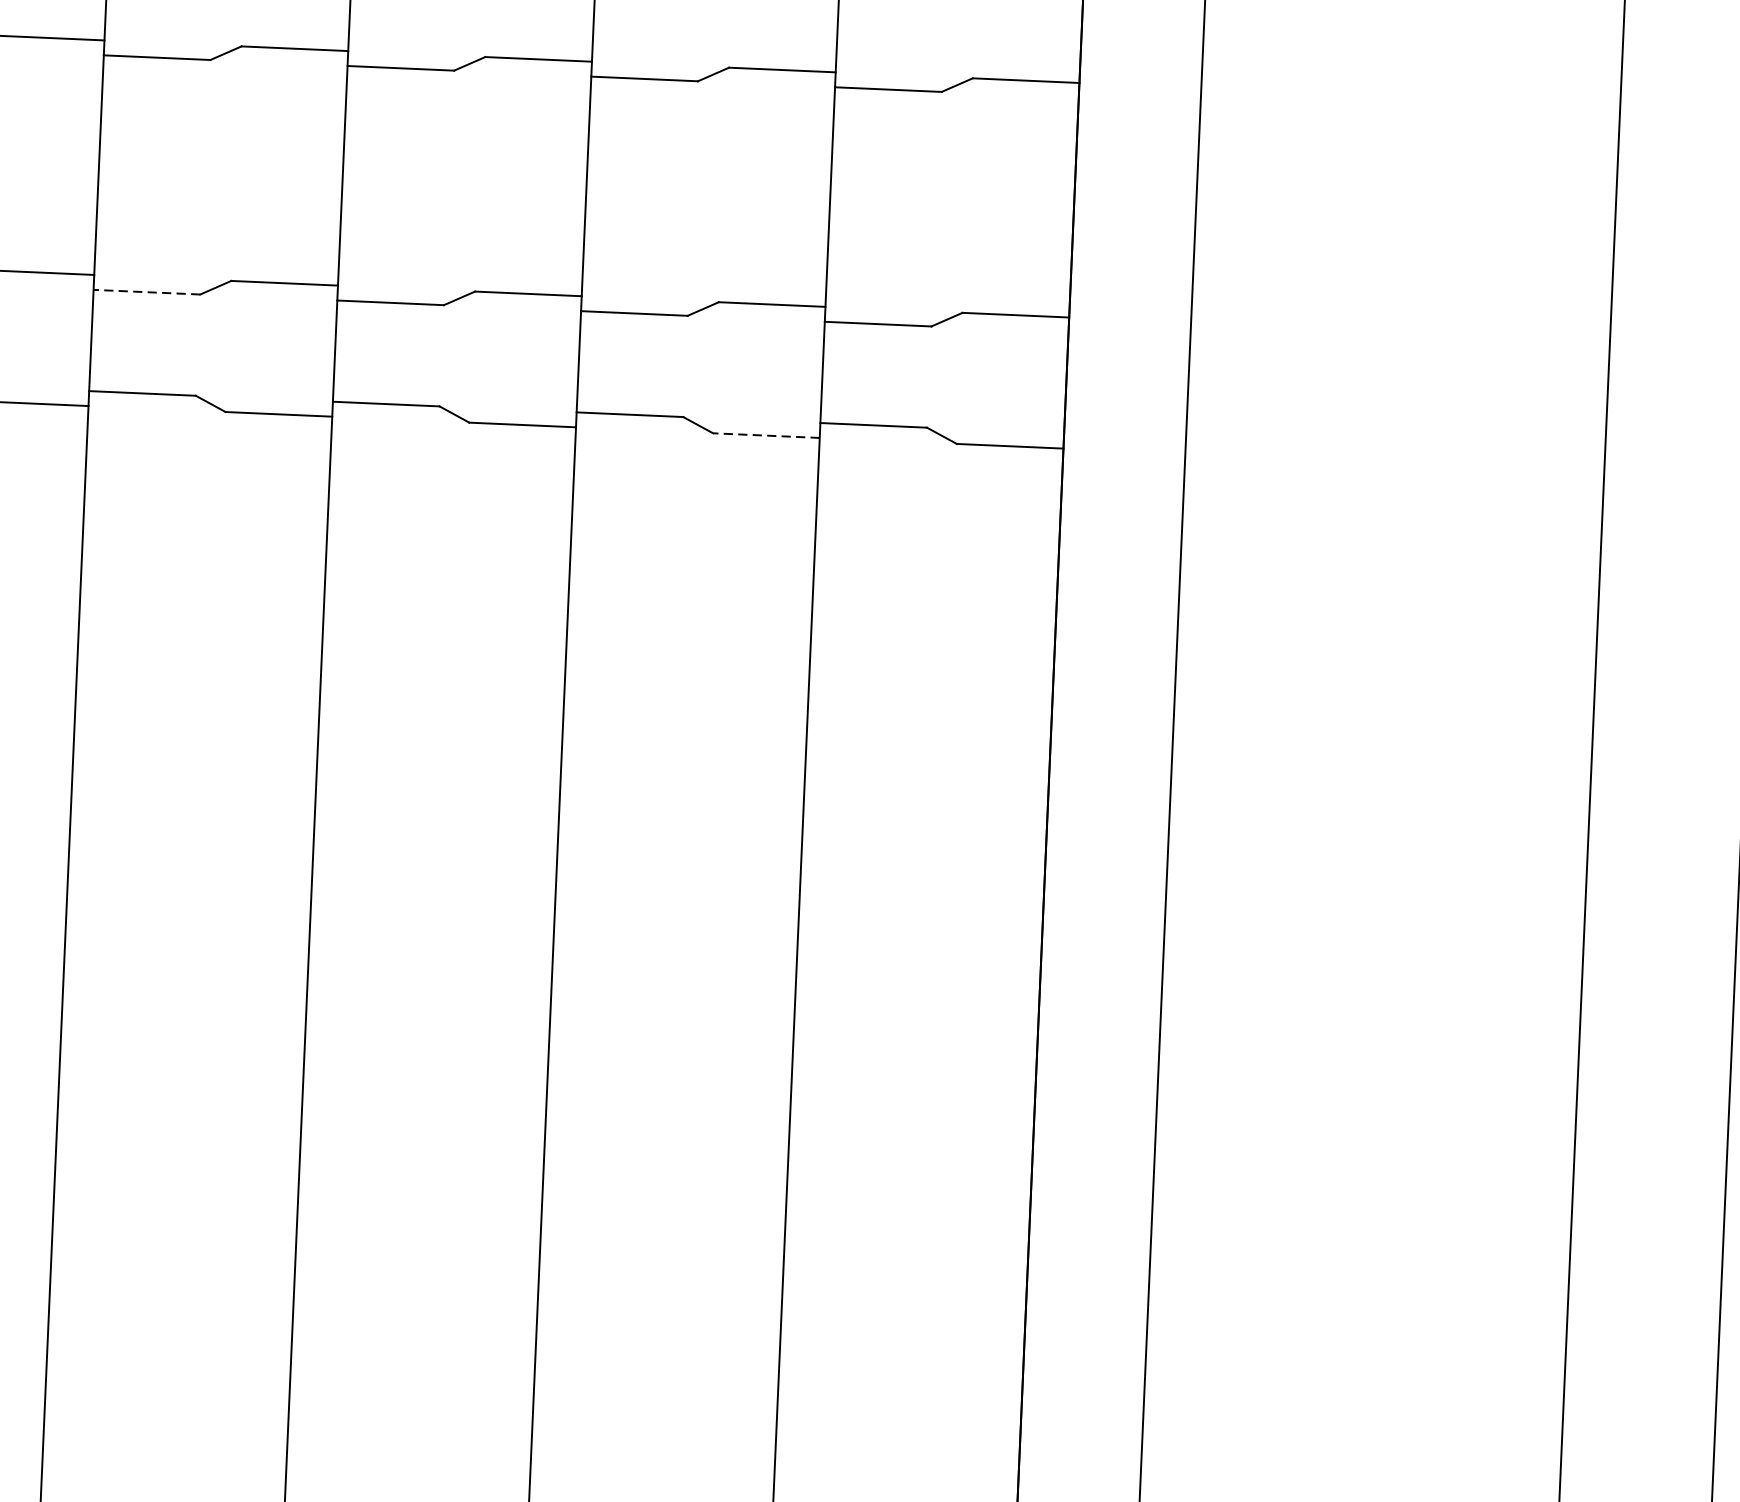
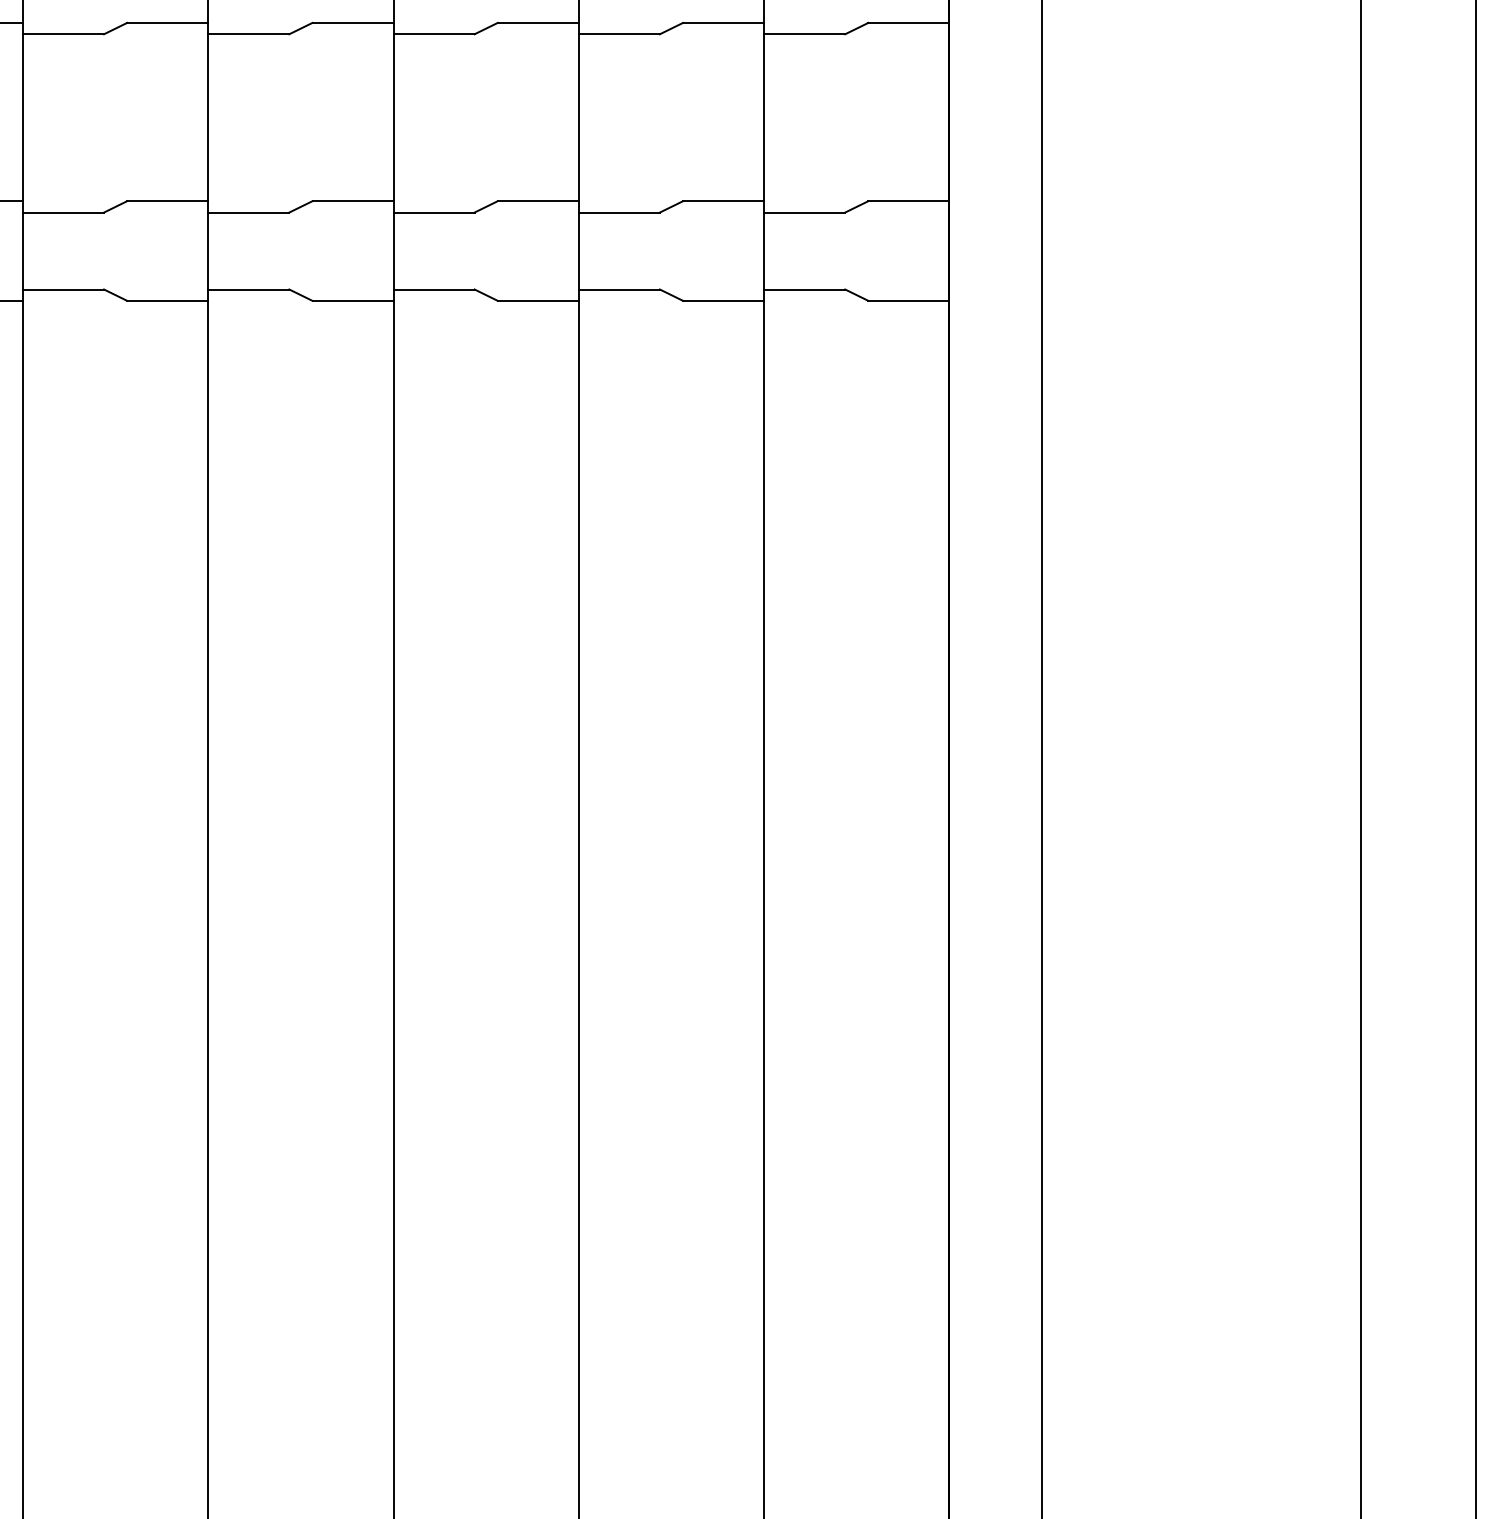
line: (146, 292) -> (248, 212), dashed -> solid
line: (766, 435) -> (723, 300), dashed -> solid

